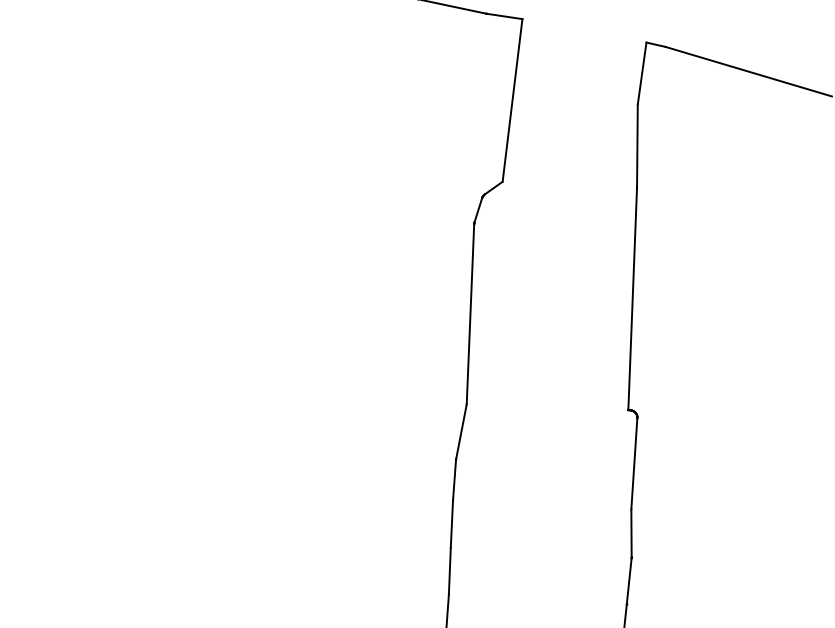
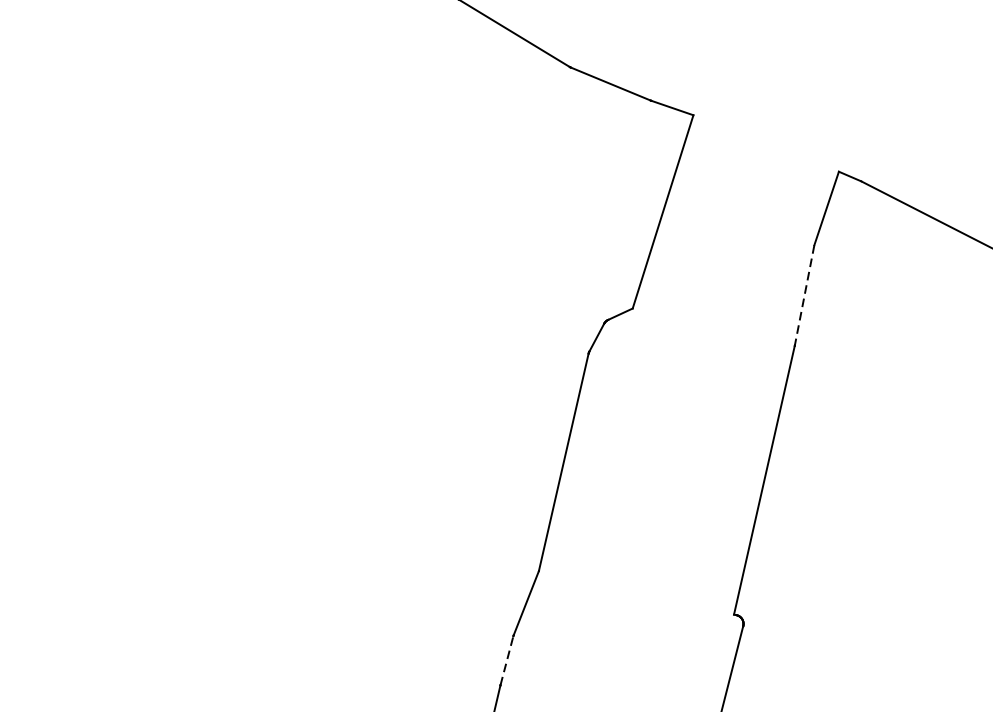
line: (637, 146) -> (804, 296), solid -> dashed
line: (454, 480) -> (506, 660), solid -> dashed

